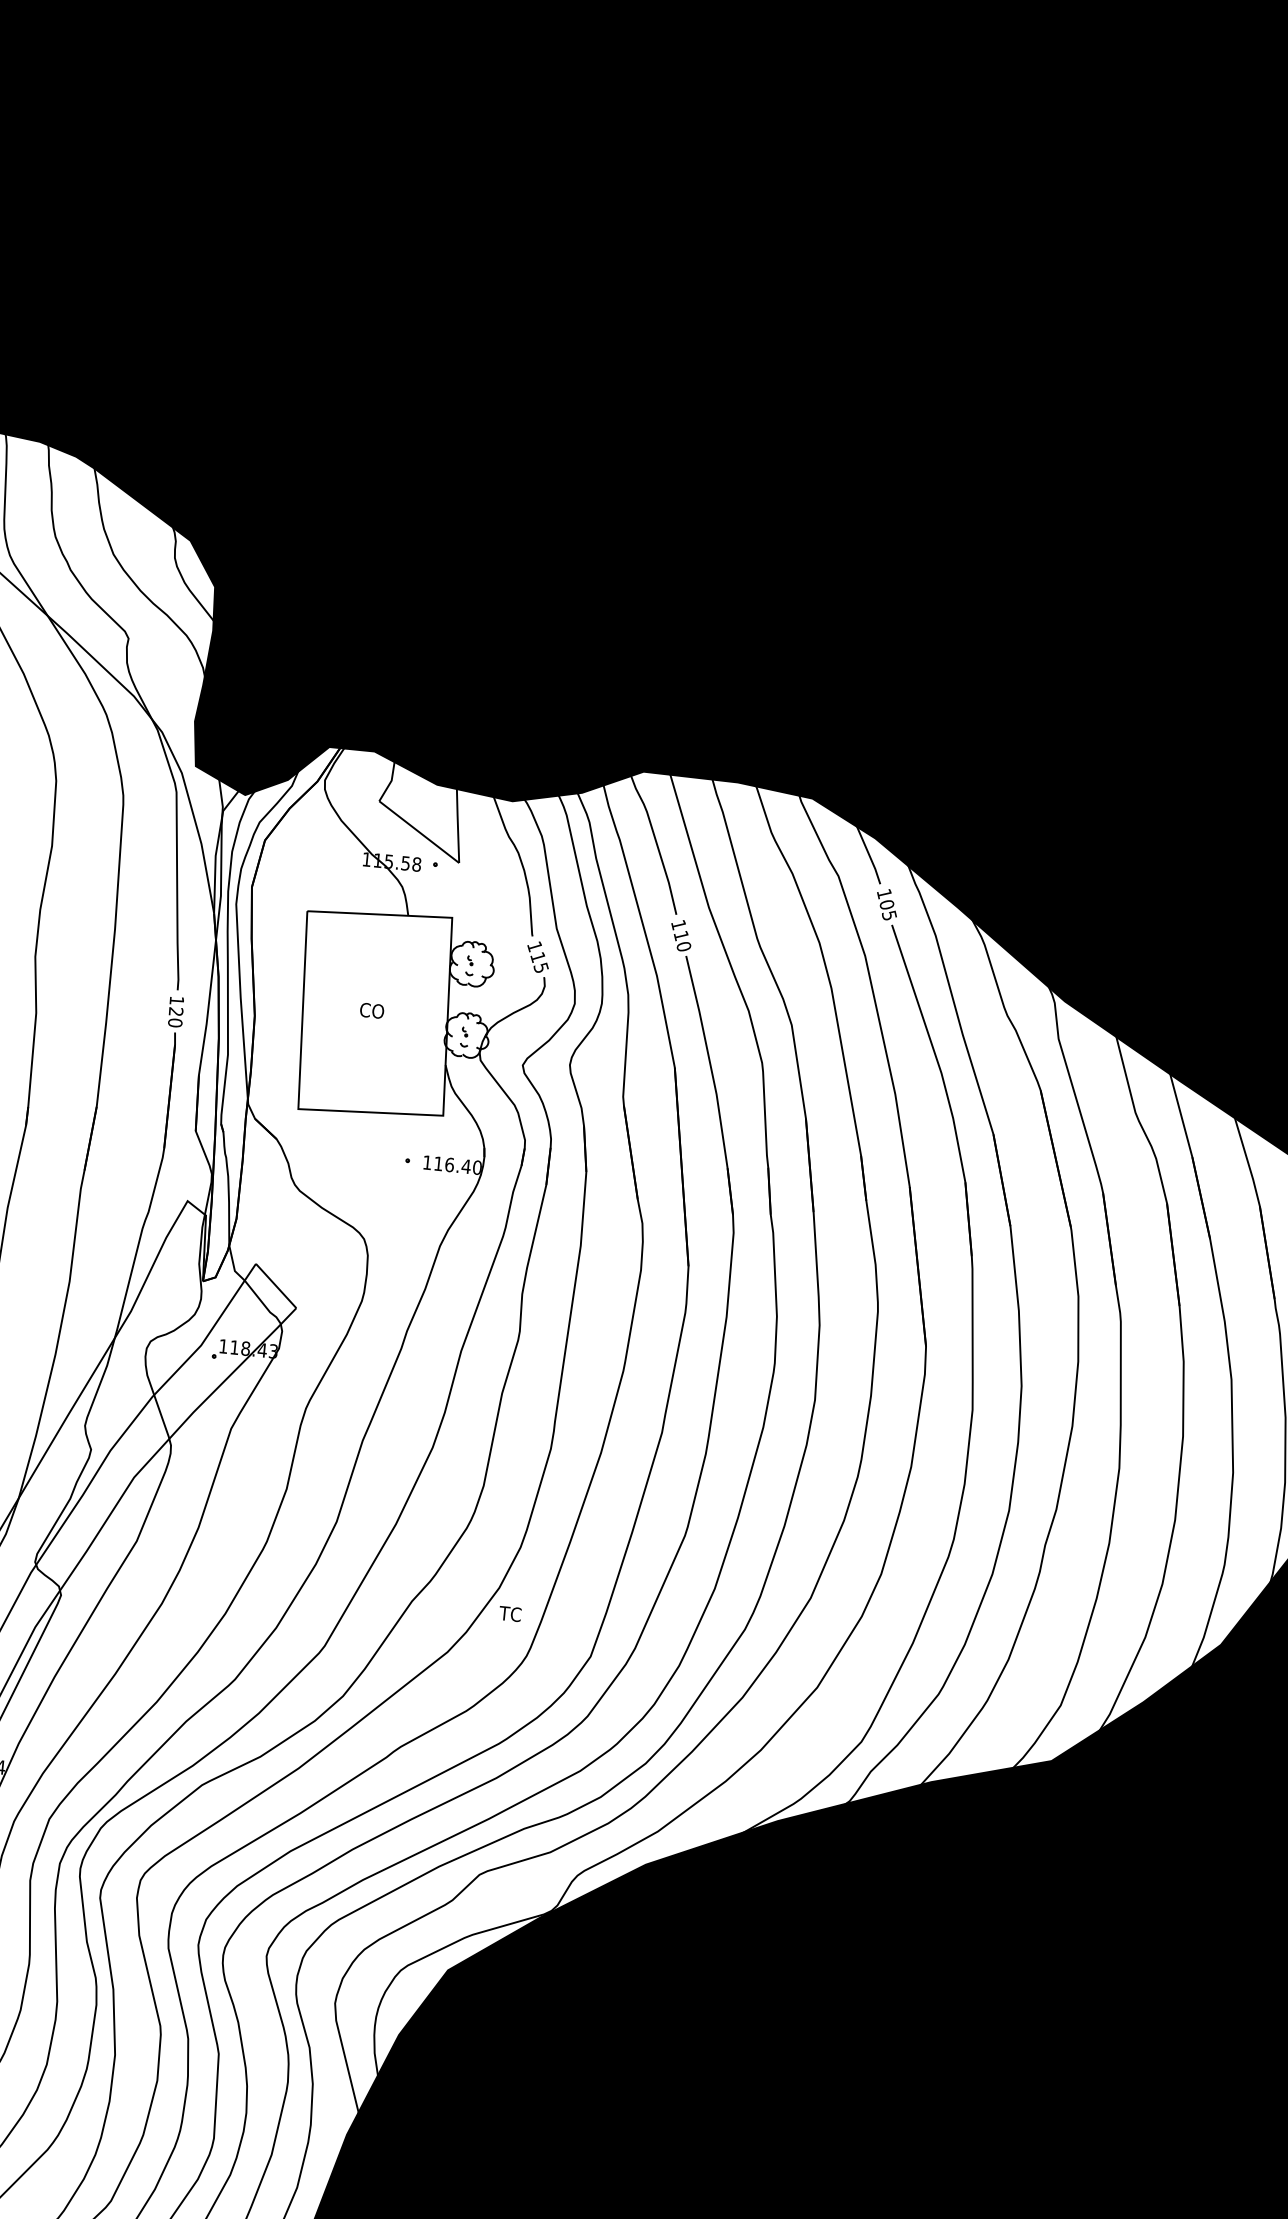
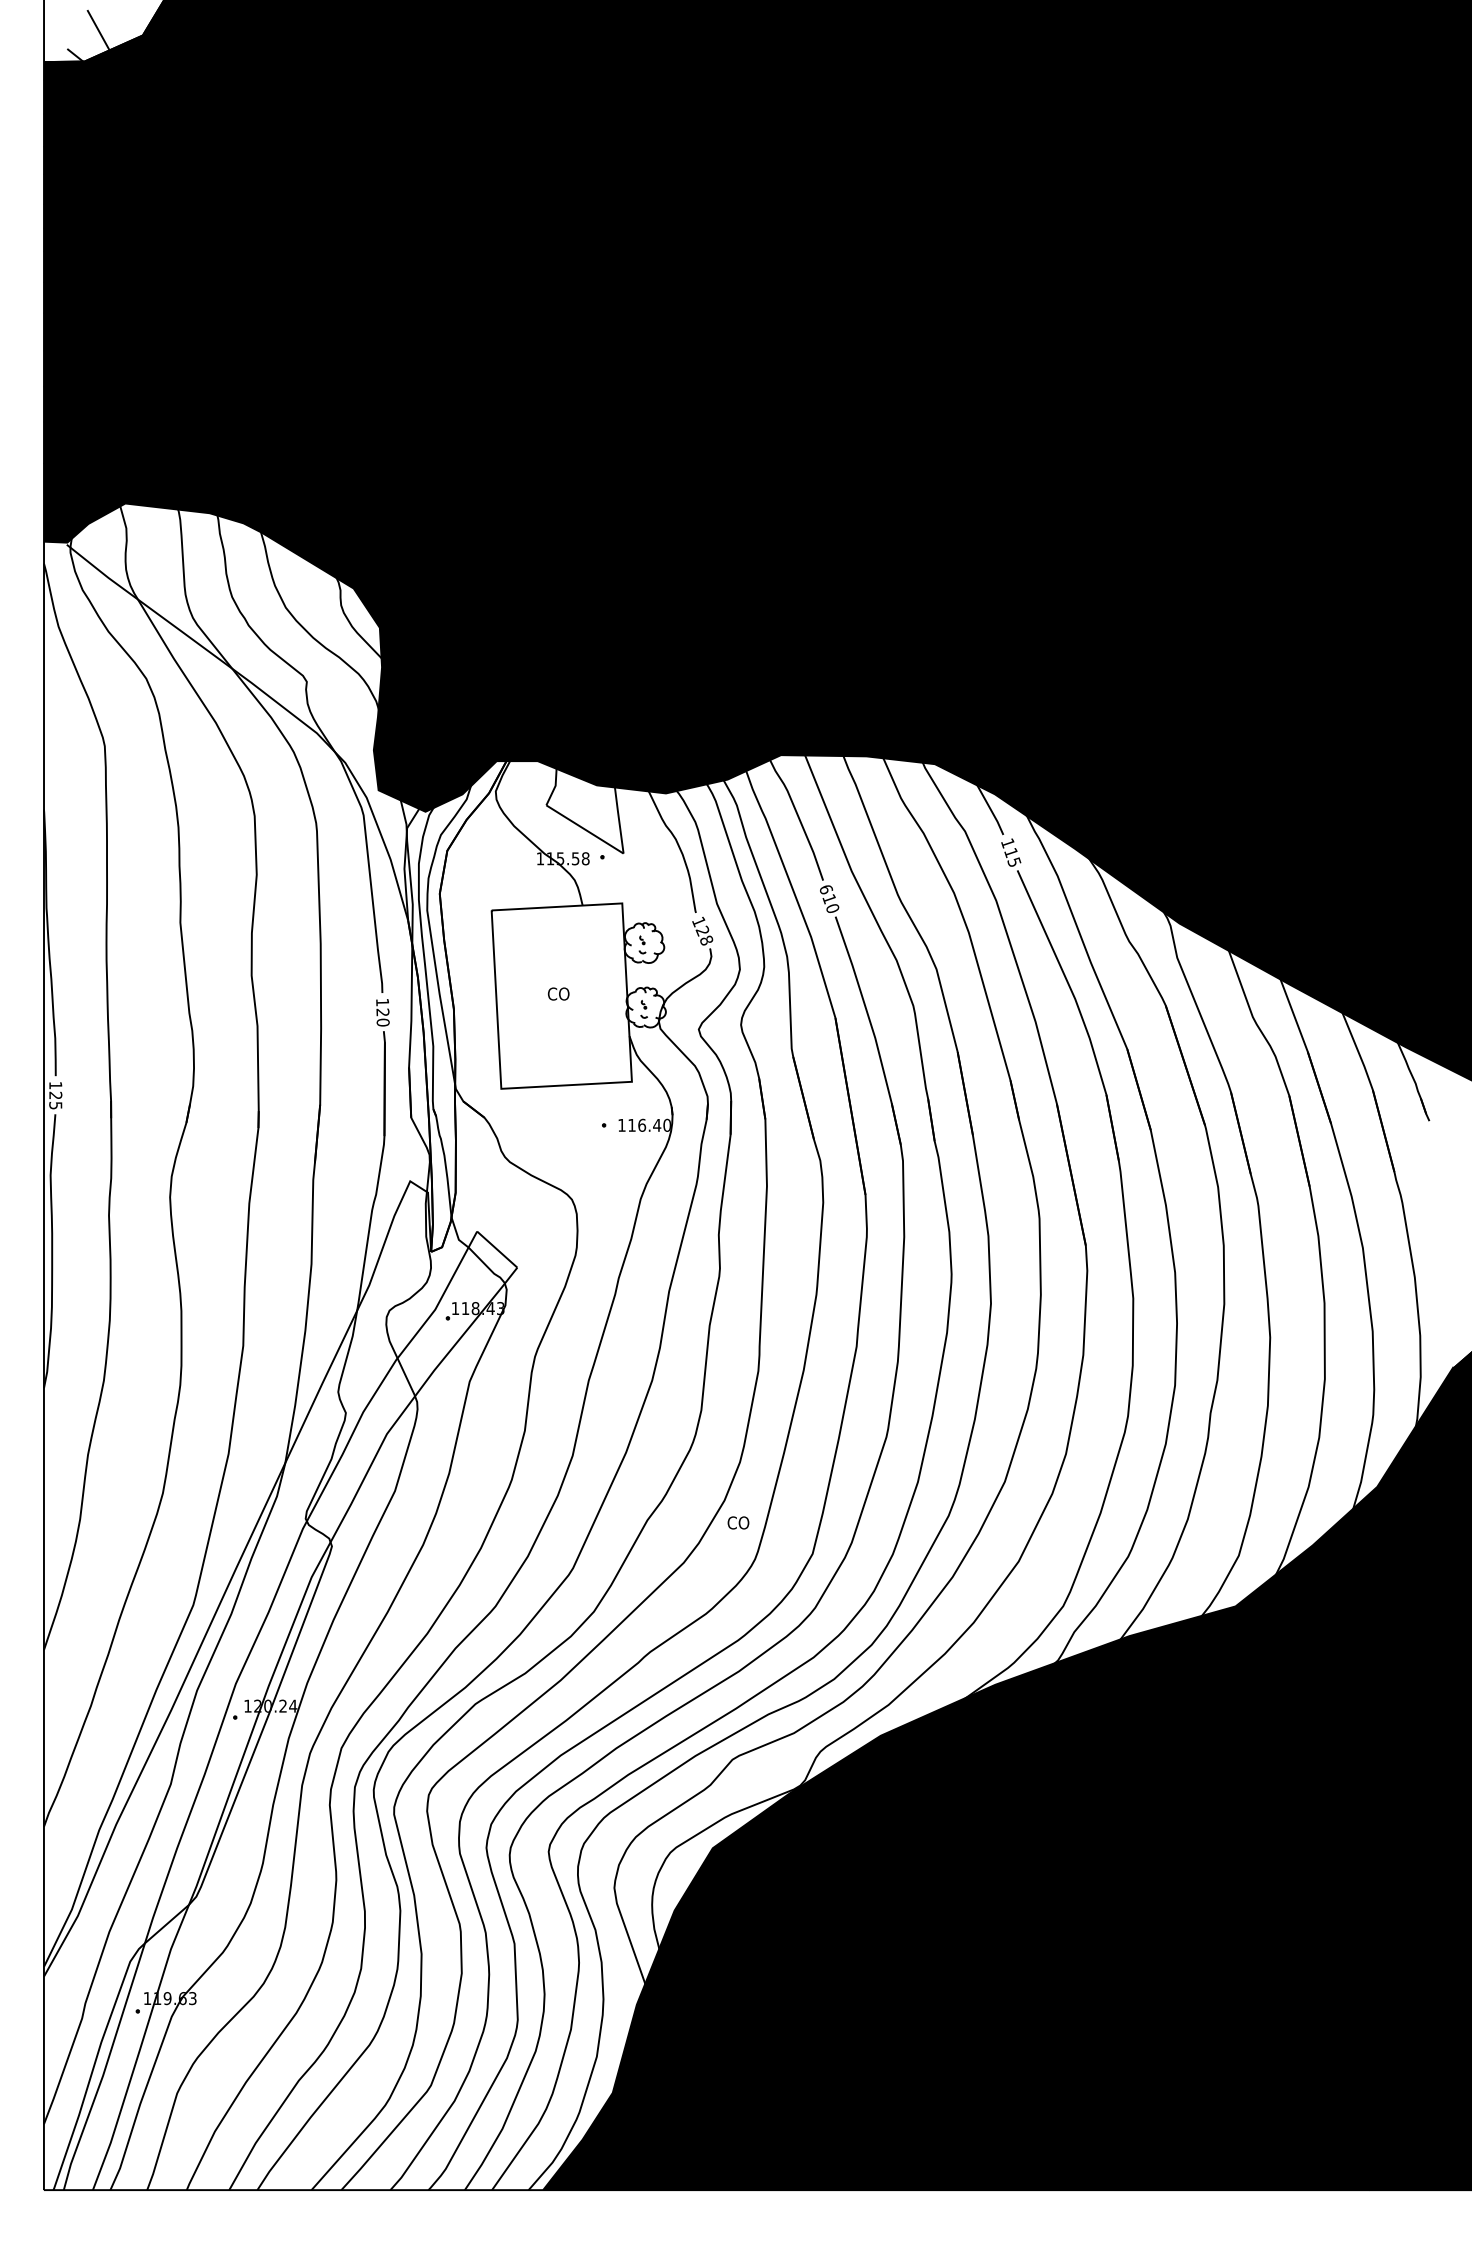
text: (886, 905) -> (1010, 853), 105 -> 115
text: (679, 924) -> (826, 889), 110 -> 610
text: (539, 962) -> (704, 935), 115 -> 128
text: (511, 1613) -> (737, 1522), TC -> CO

